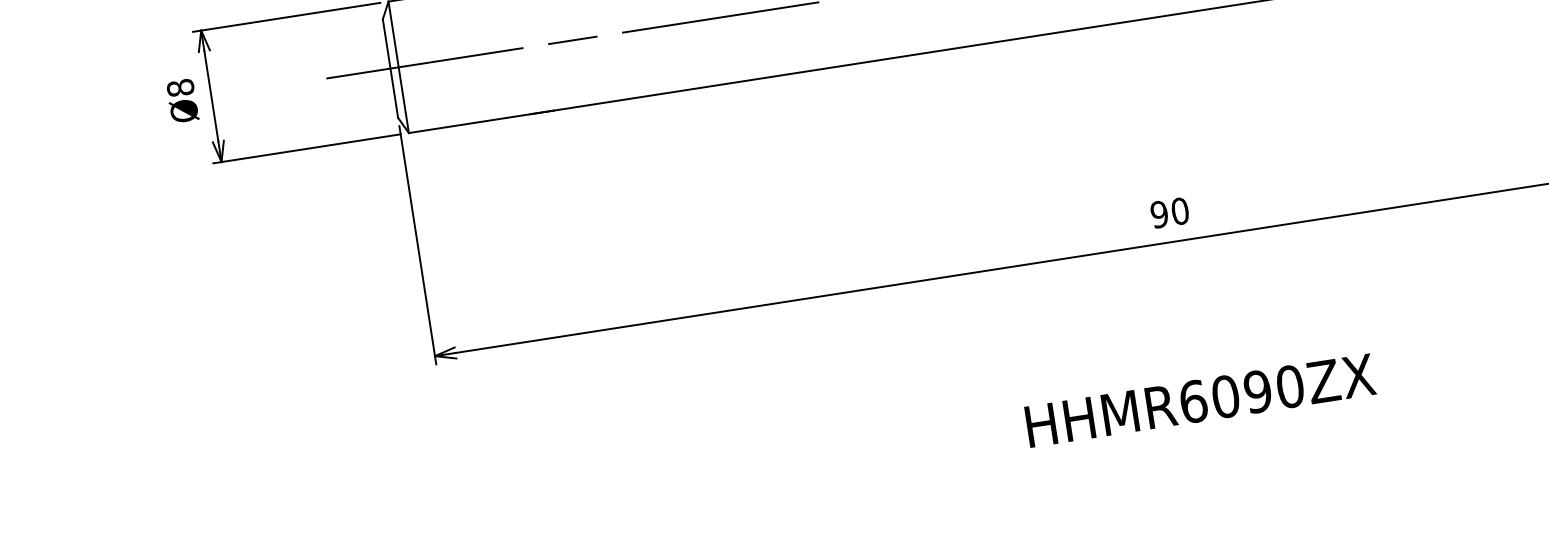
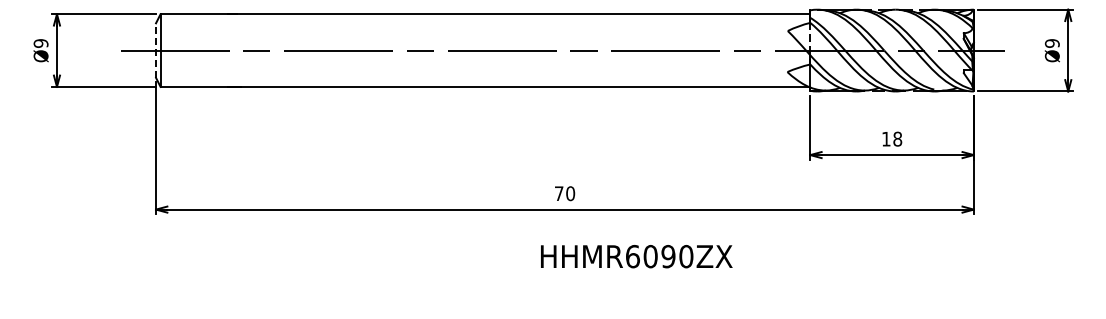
line: (391, 68) -> (156, 50), solid -> dashed
text: (179, 88) -> (40, 43), Ø8 -> Ø9
text: (1158, 214) -> (558, 193), 90 -> 70
text: (1200, 400) -> (636, 256), moved

